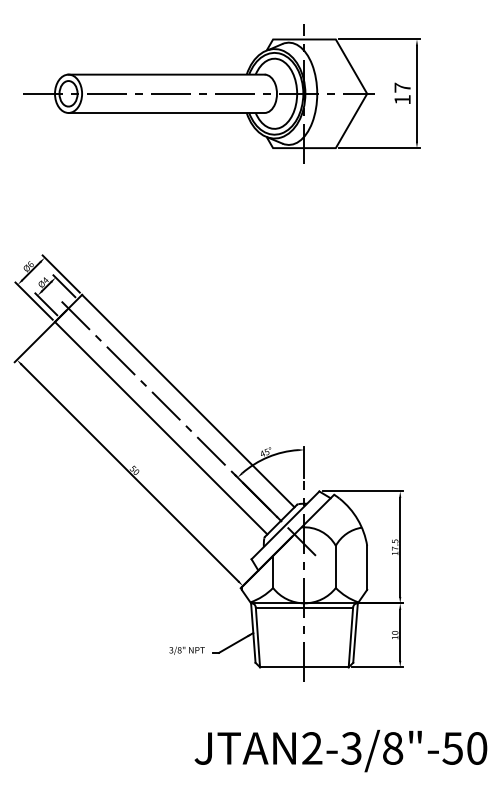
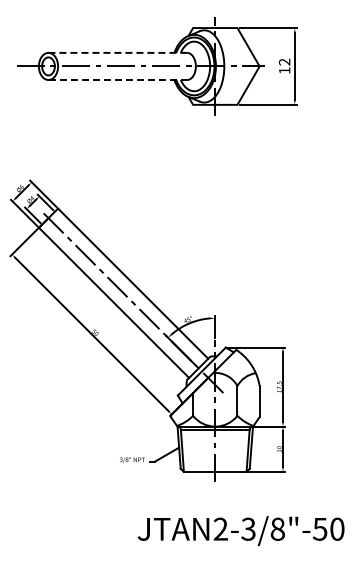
line: (167, 74) -> (118, 52), solid -> dashed
text: (402, 86) -> (284, 61), 17 -> 12
line: (167, 113) -> (118, 80), solid -> dashed

